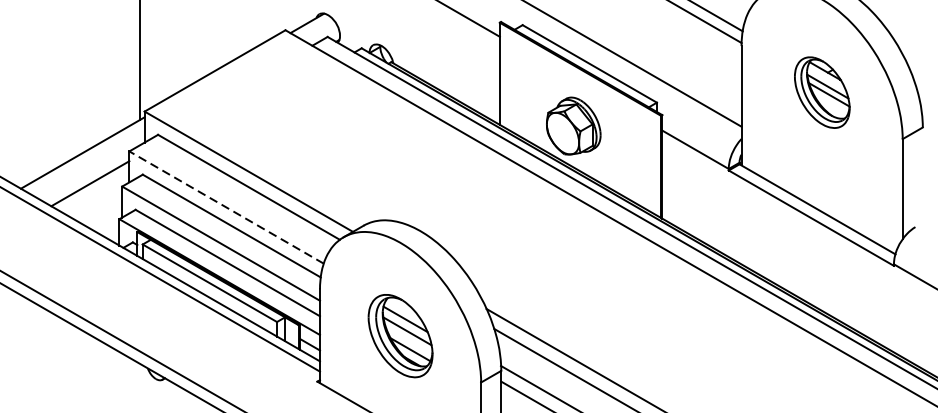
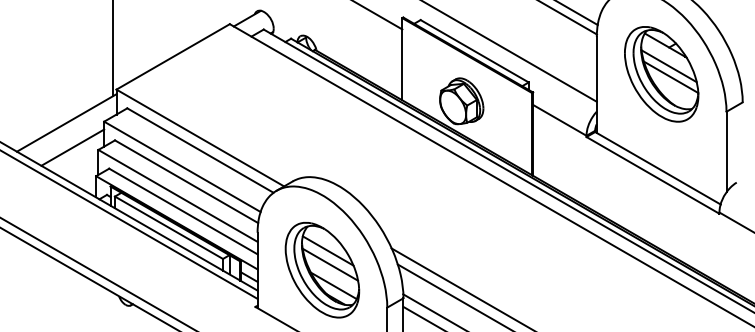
part: (821, 92) -> (661, 74), size x1.67
line: (226, 207) -> (182, 166), dashed -> solid
part: (400, 336) -> (322, 270), size x1.43

